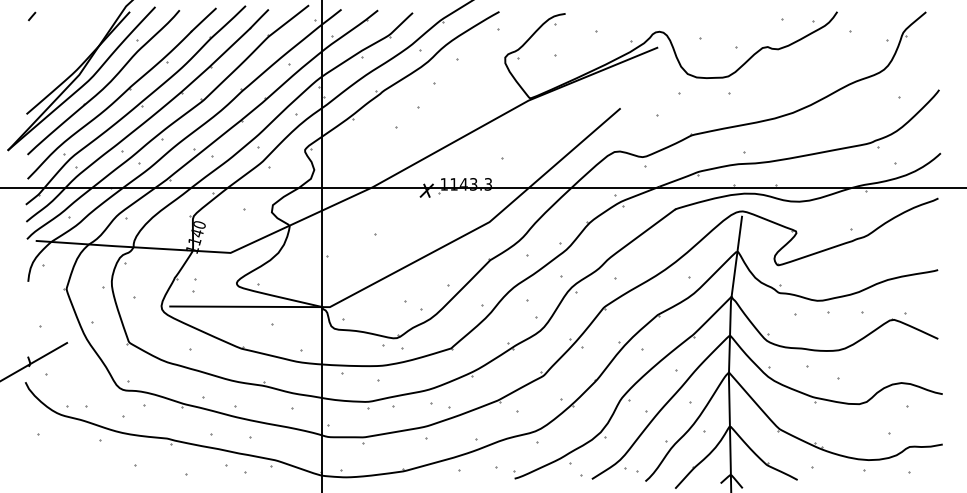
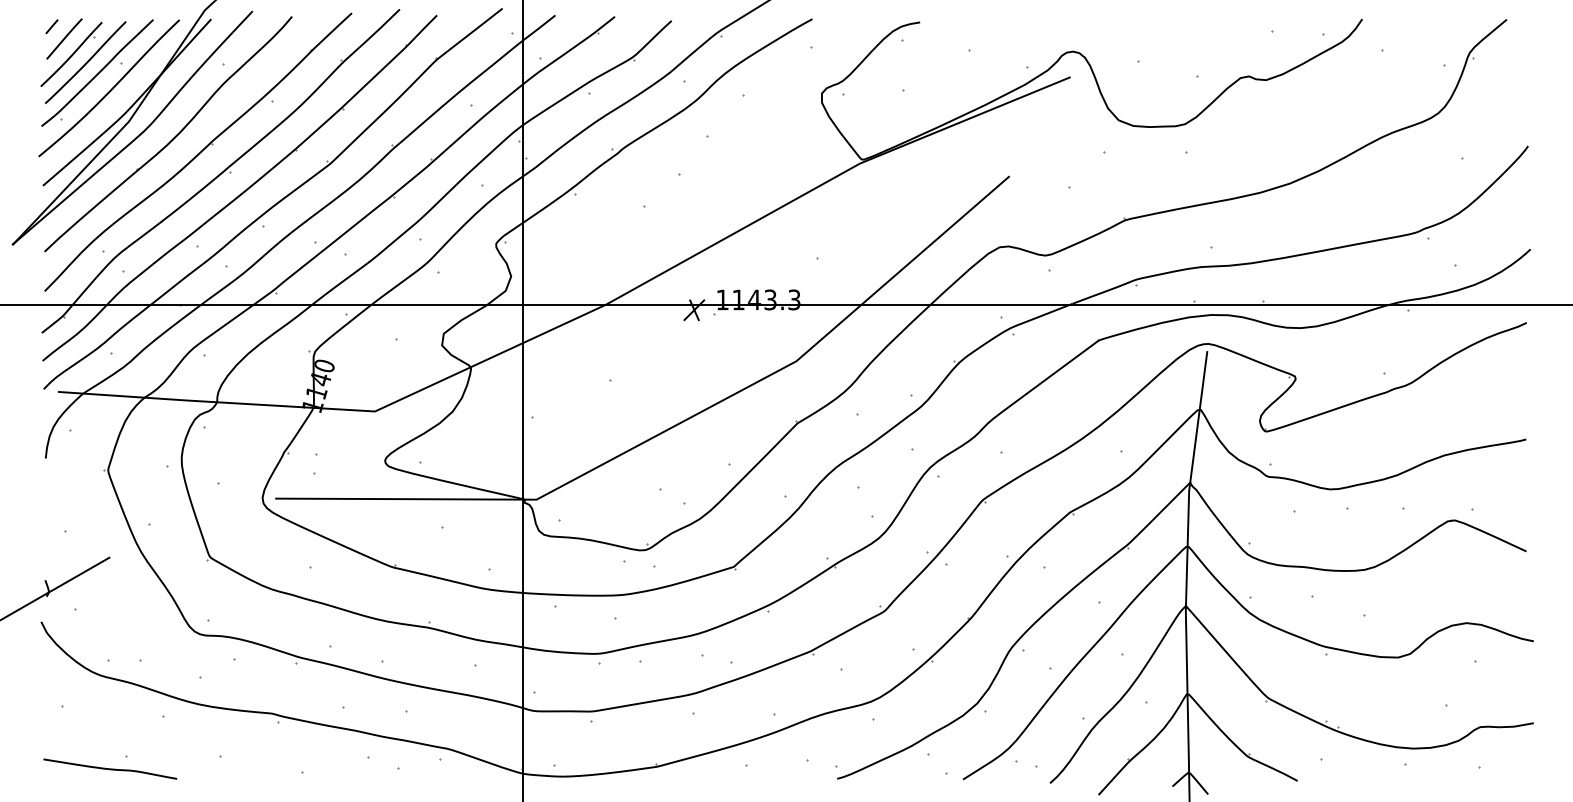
part: (66, 53) -> (107, 86), added
part: (67, 471) -> (109, 767), added

